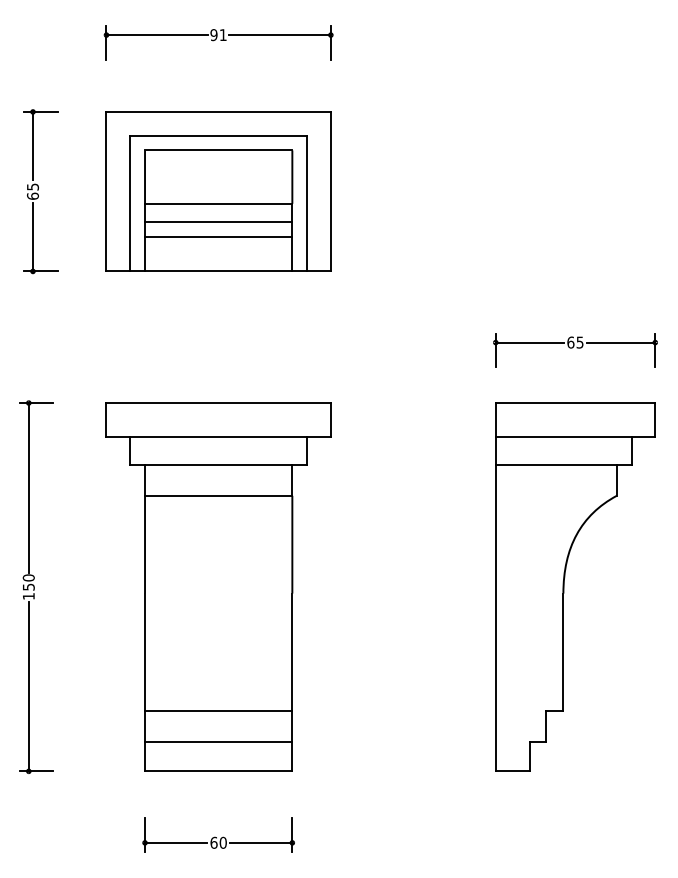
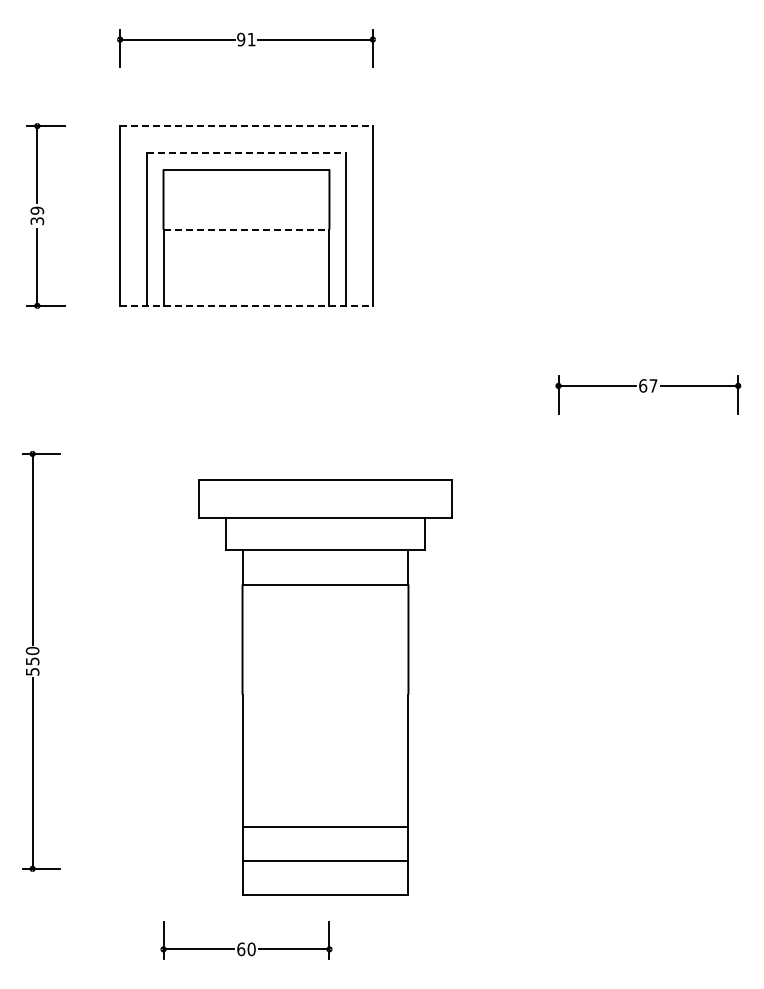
line: (218, 112) -> (246, 126), solid -> dashed
line: (218, 135) -> (246, 152), solid -> dashed
text: (33, 191) -> (37, 215), 65 -> 39
line: (218, 203) -> (246, 229), solid -> dashed
line: (218, 221) -> (246, 249), removed
line: (218, 237) -> (246, 267), removed
line: (218, 271) -> (246, 305), solid -> dashed
text: (580, 342) -> (653, 385), 65 -> 67
part: (218, 587) -> (325, 687), moved
part: (564, 587) -> (635, 661), removed
text: (28, 596) -> (32, 671), 150 -> 550

